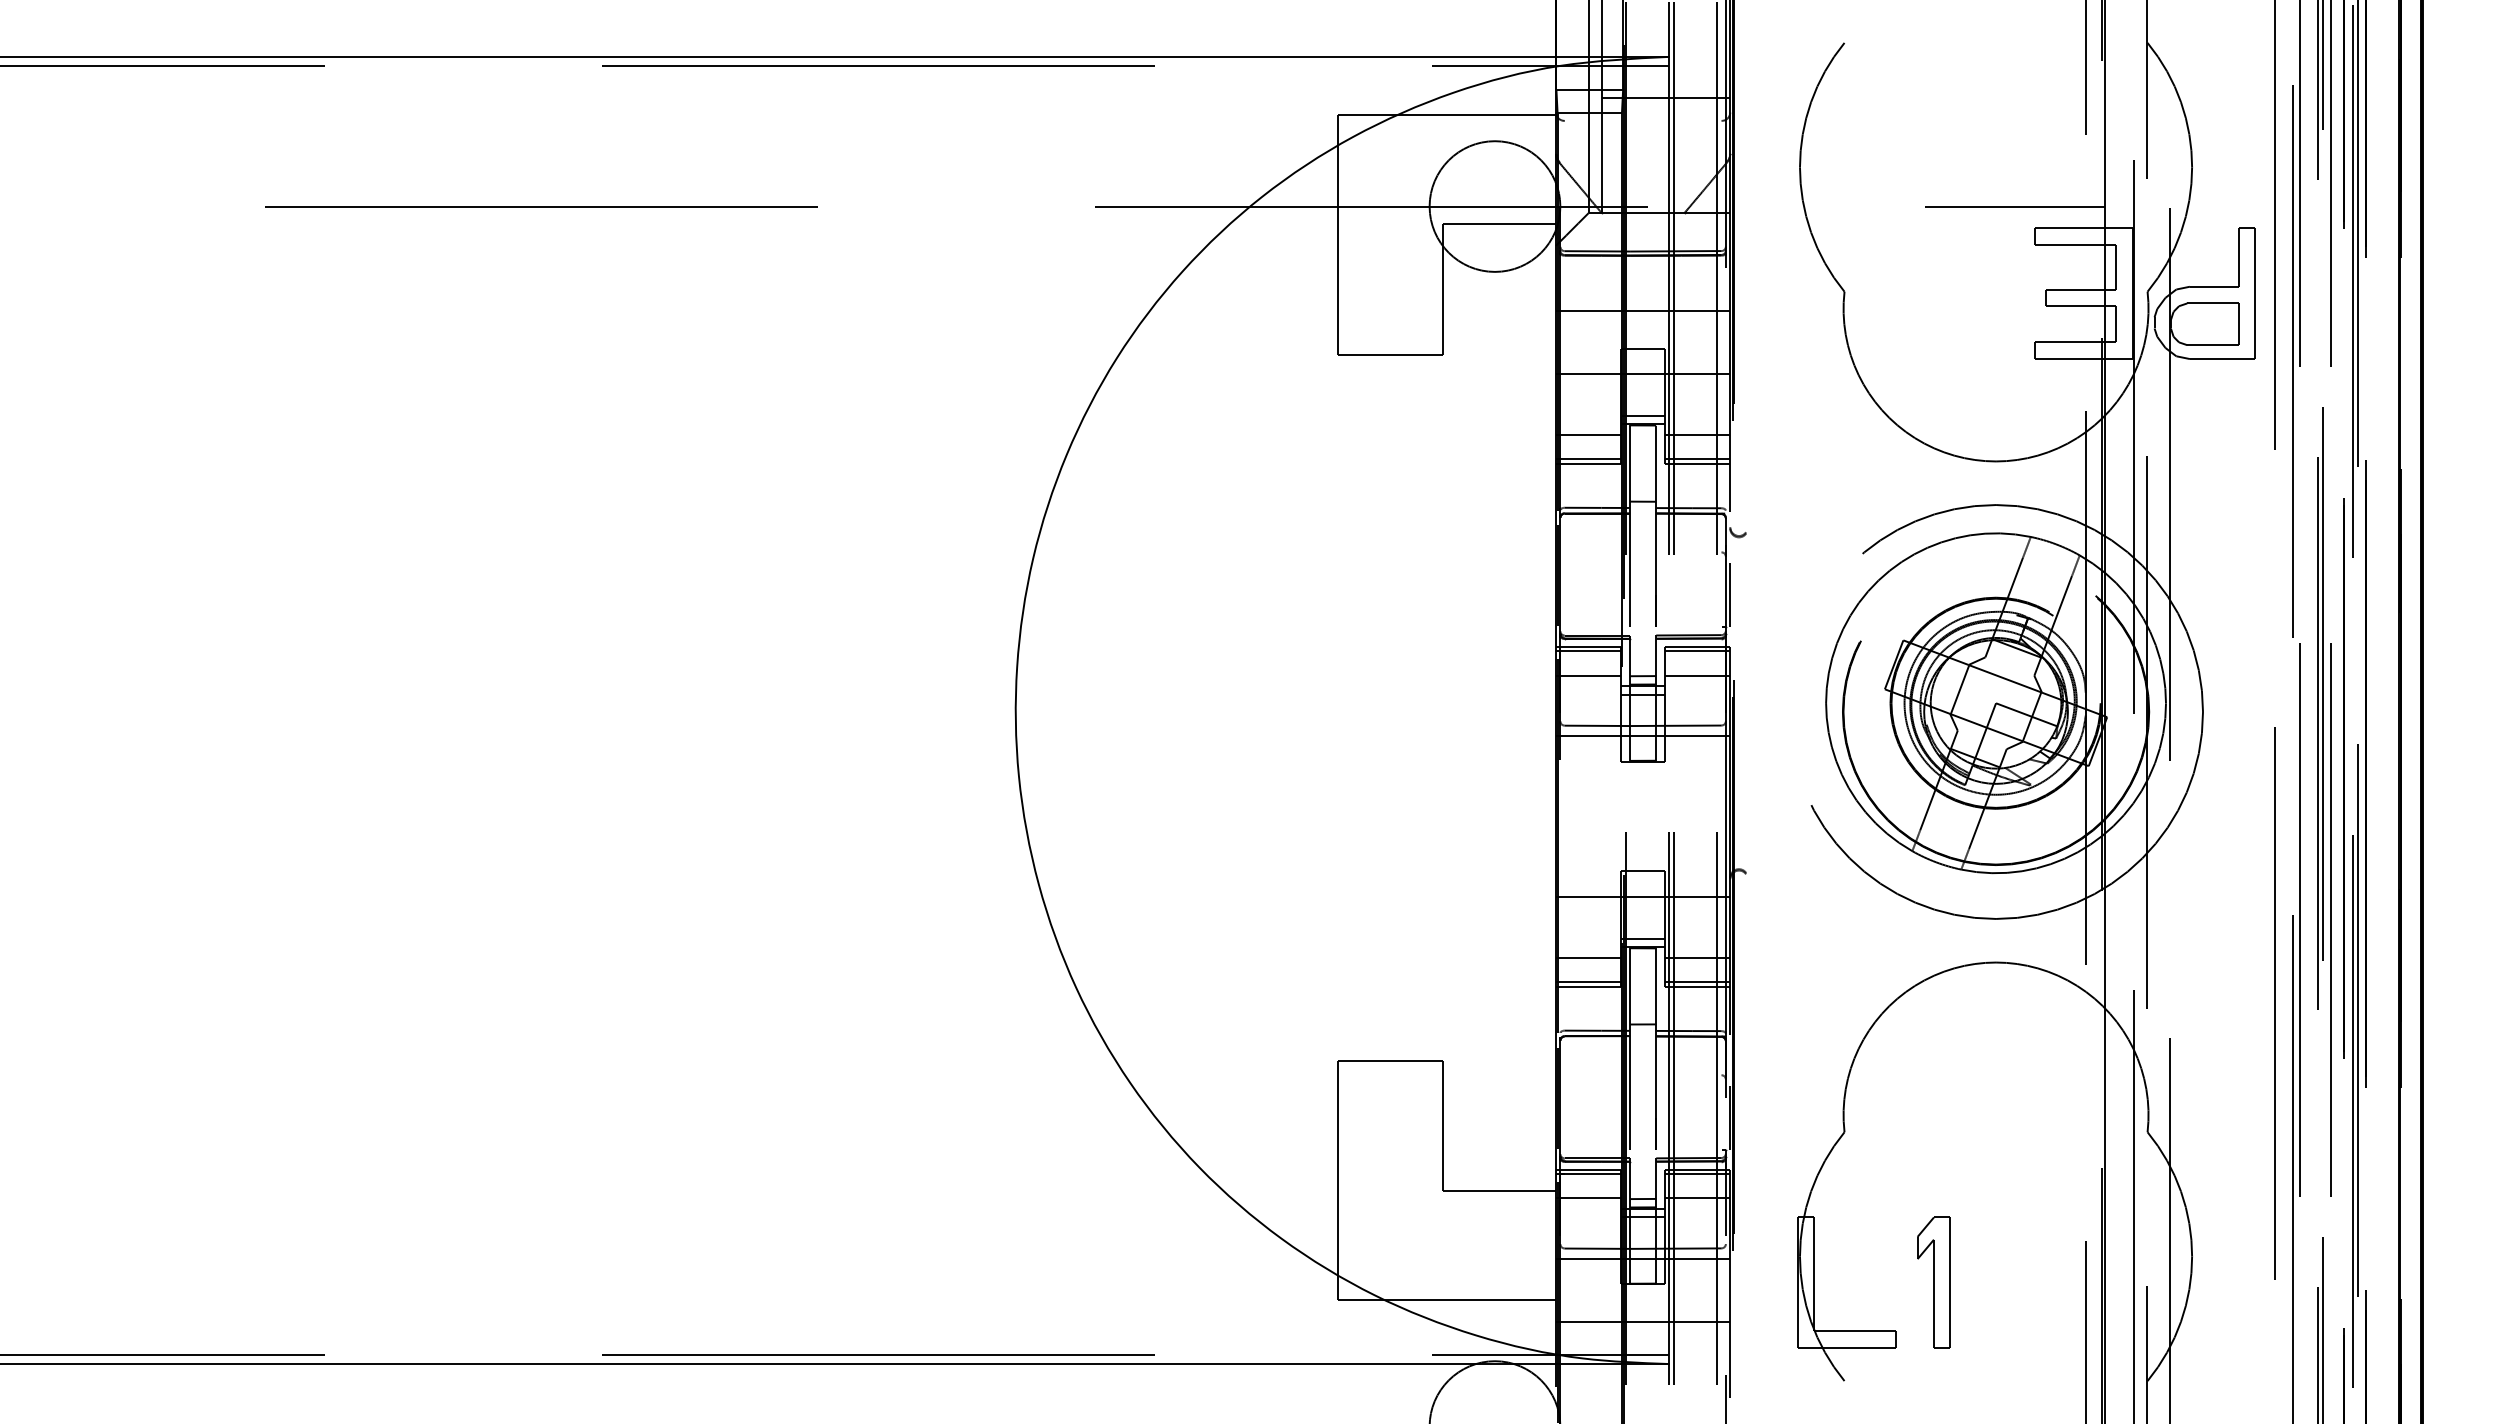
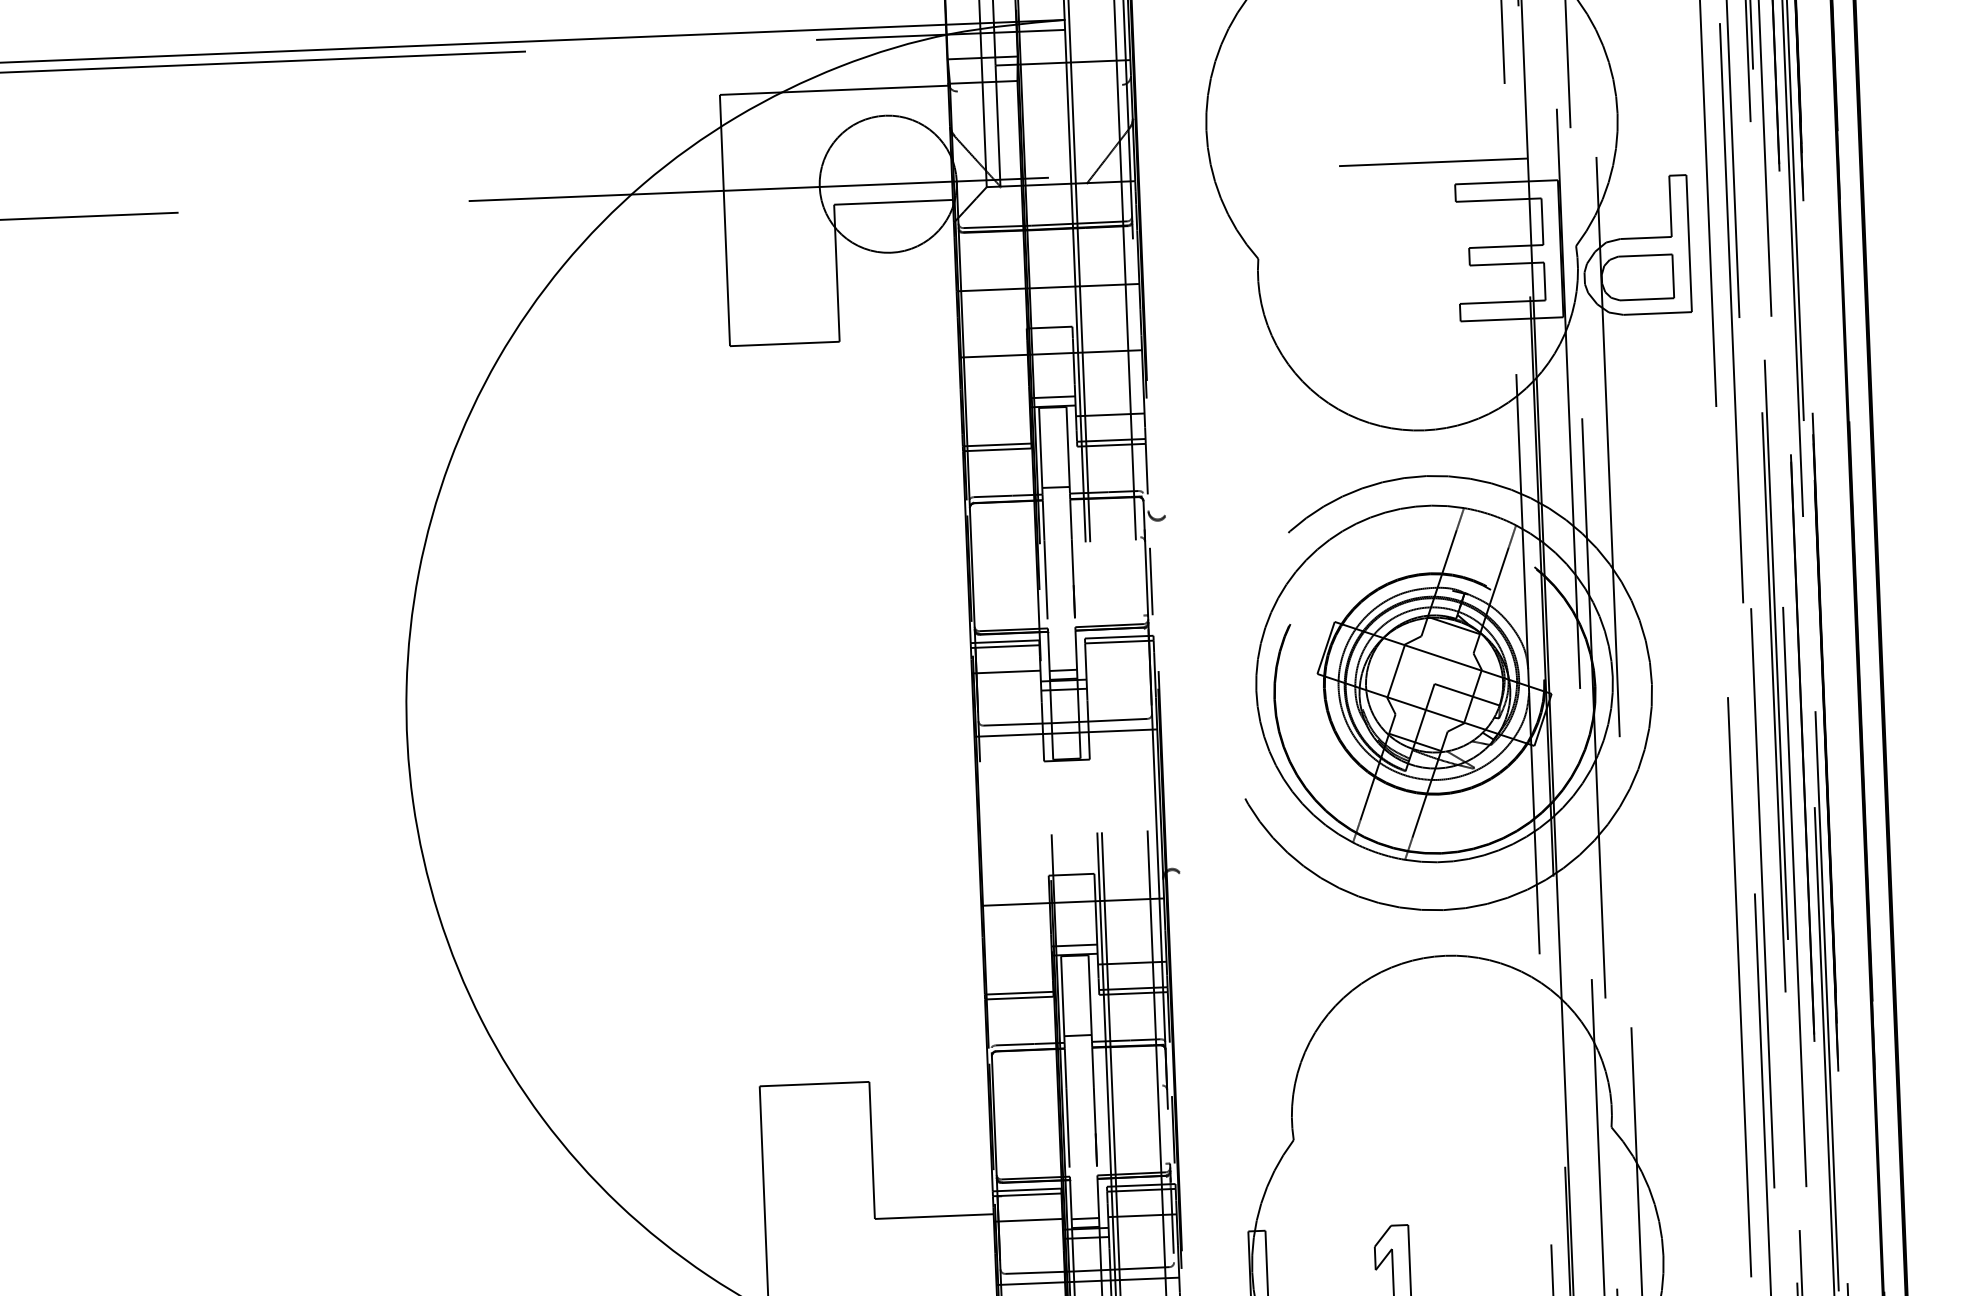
line: (1588, 434) -> (995, 419), removed
line: (1697, 675) -> (1120, 667), removed
line: (1588, 957) -> (1017, 967), removed

